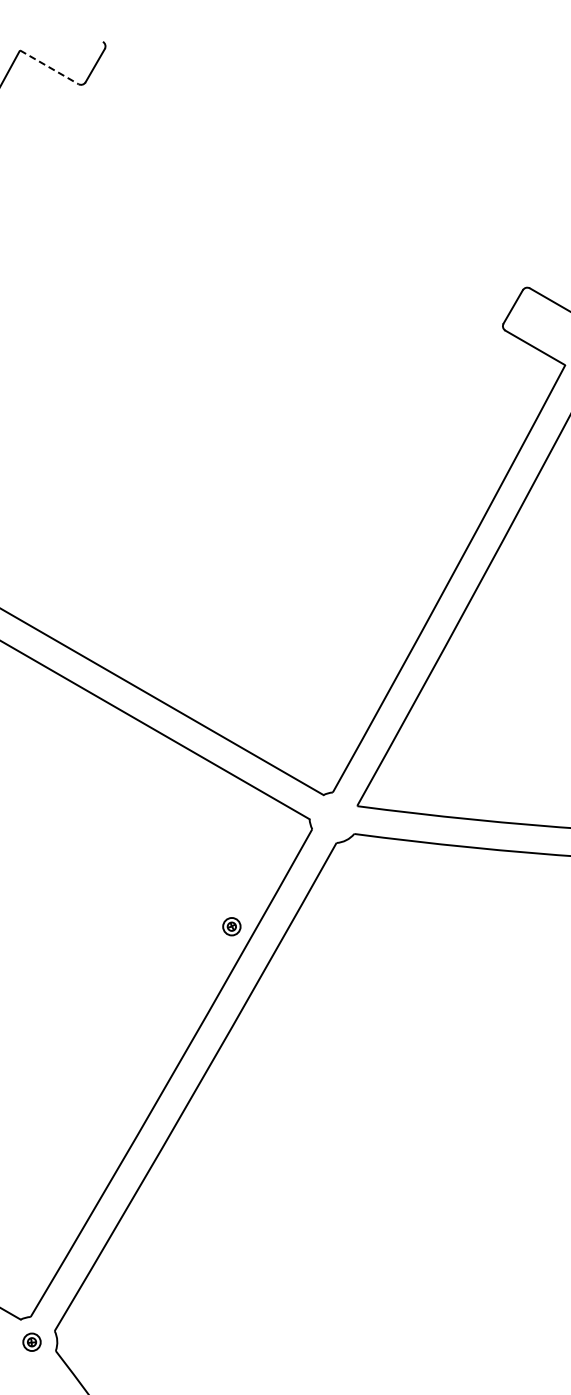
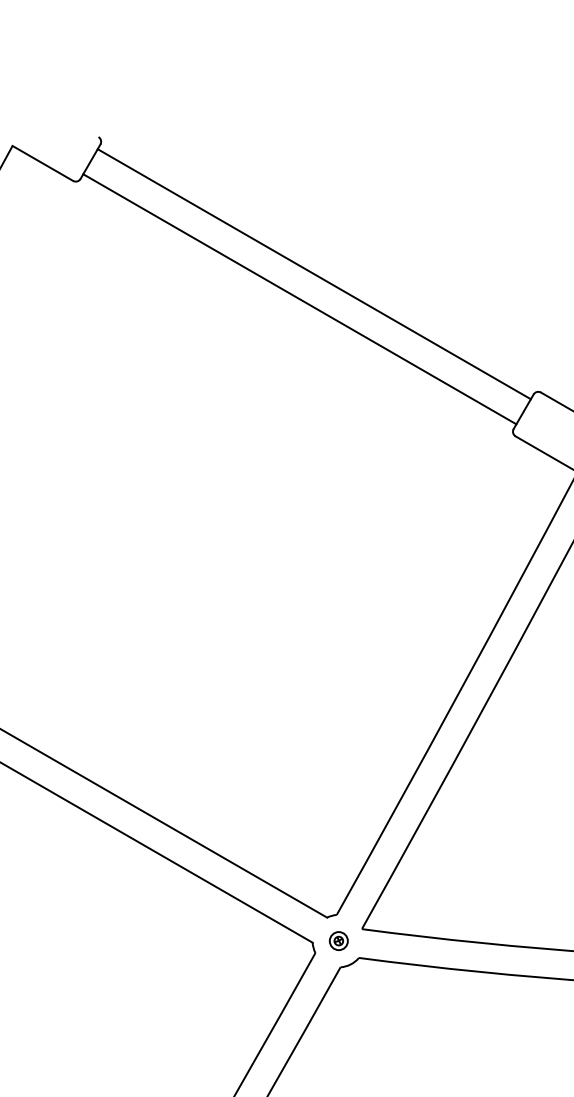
line: (49, 67) -> (43, 163), dashed -> solid
line: (311, 173) -> (314, 273), added
line: (297, 198) -> (300, 299), added
part: (231, 926) -> (338, 940), moved

